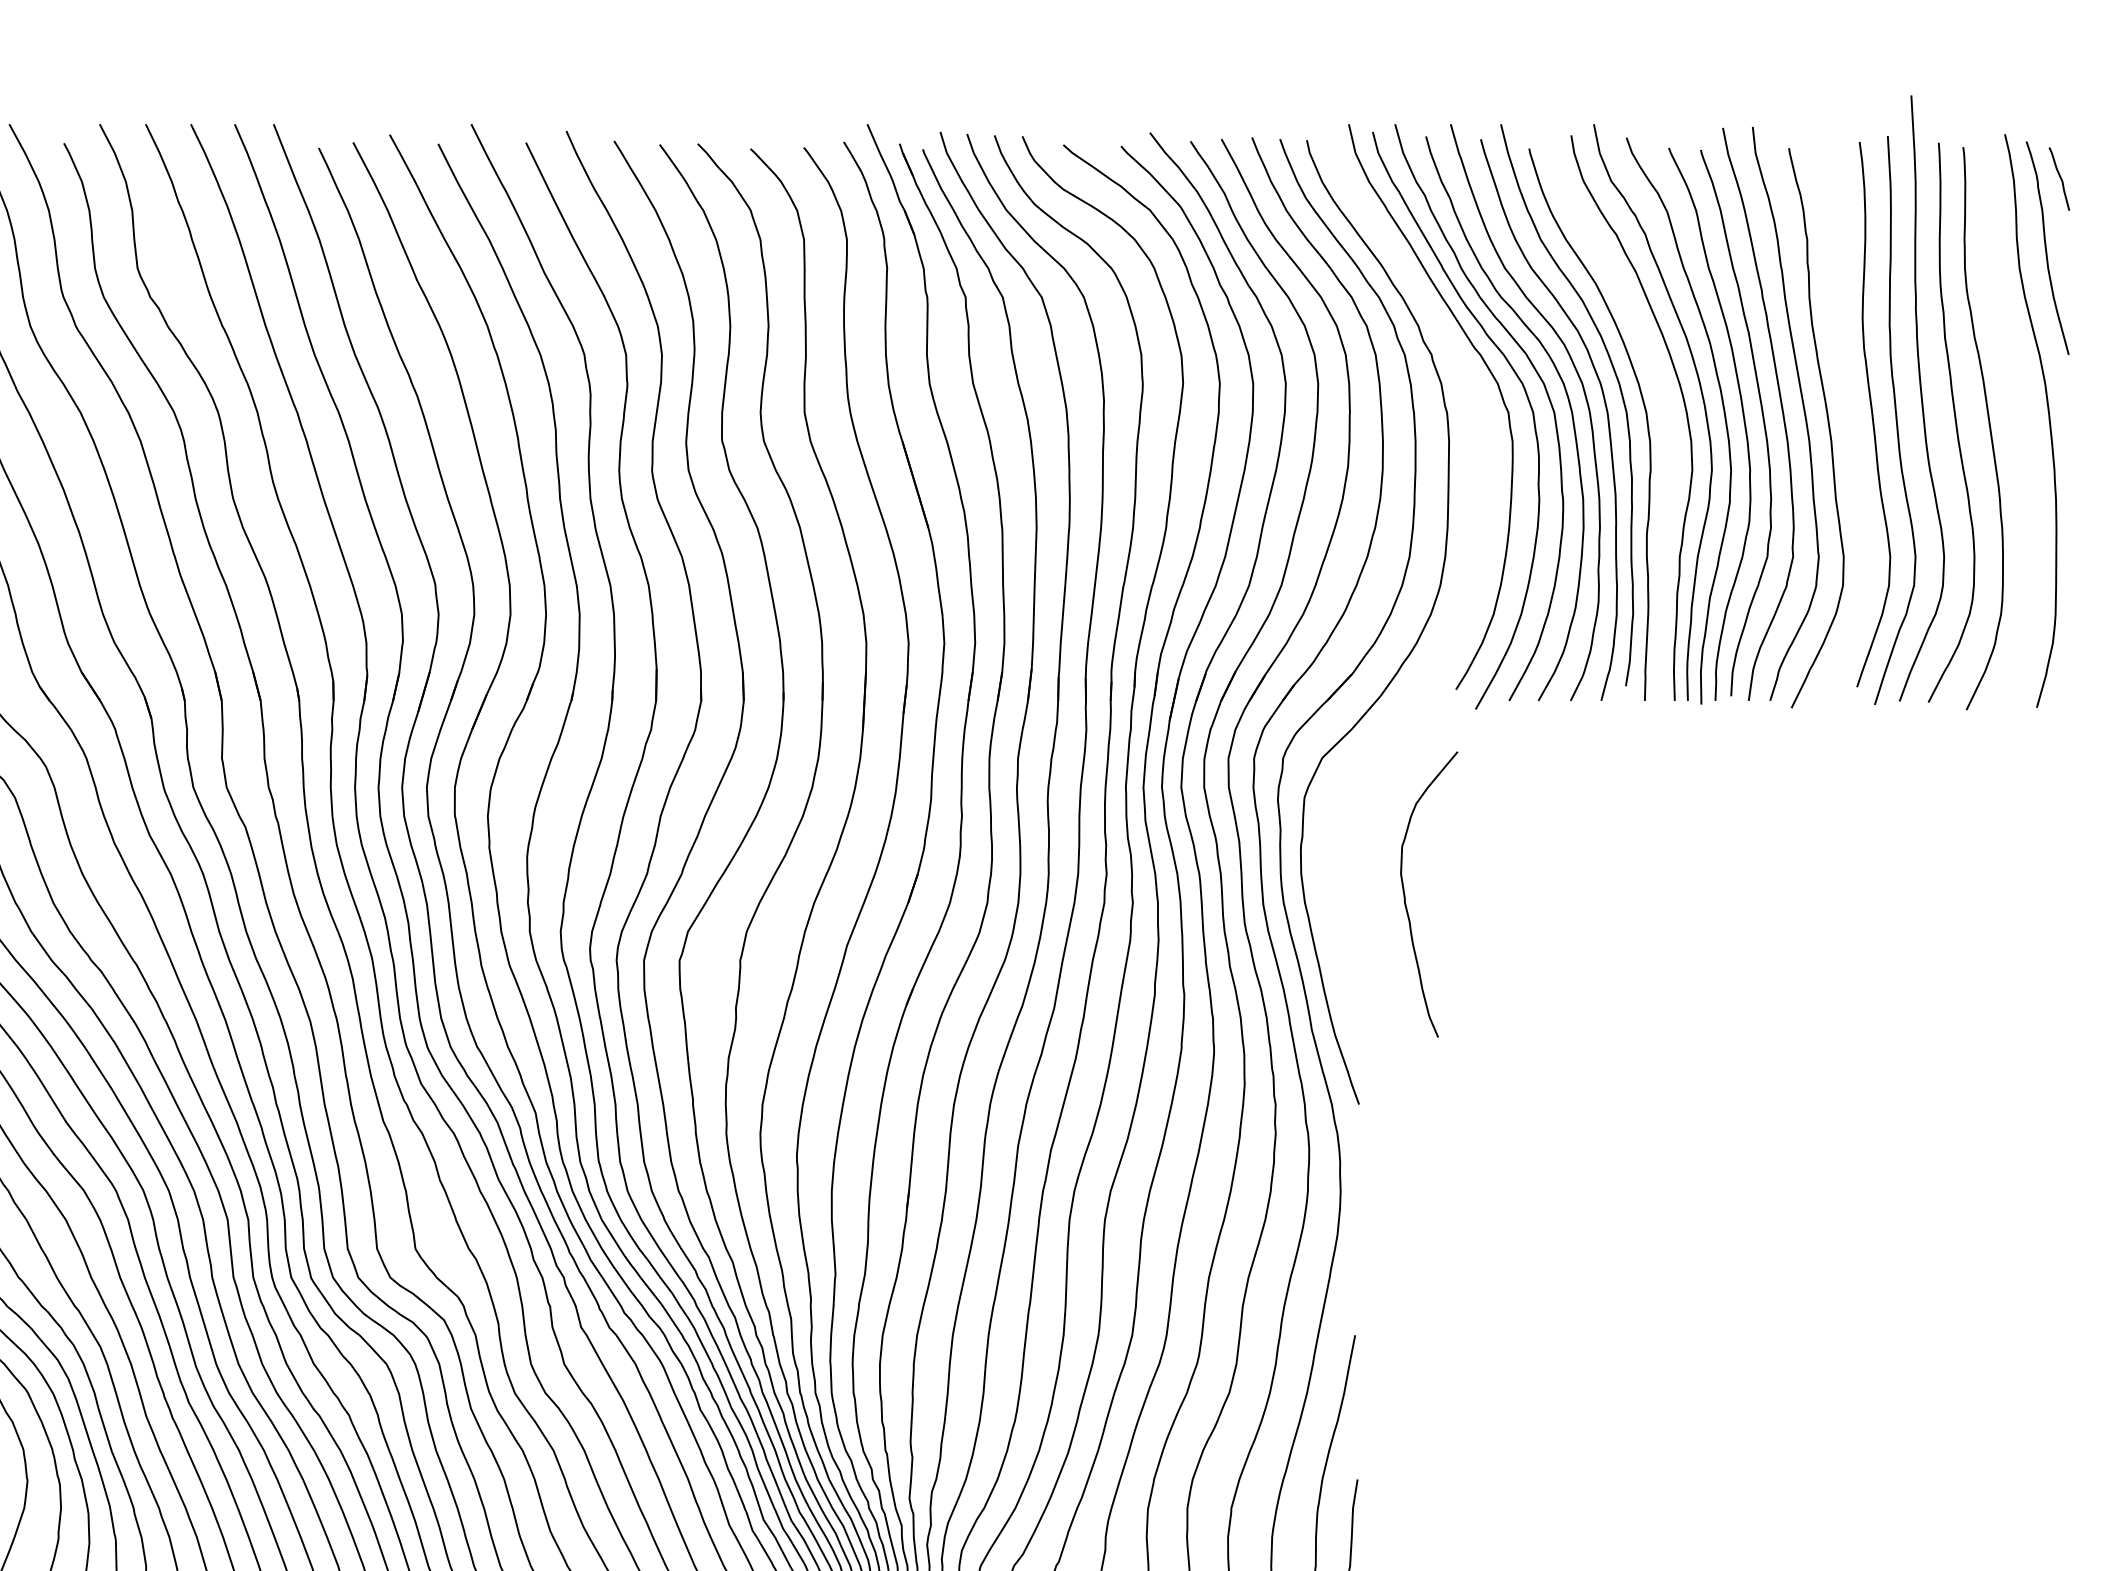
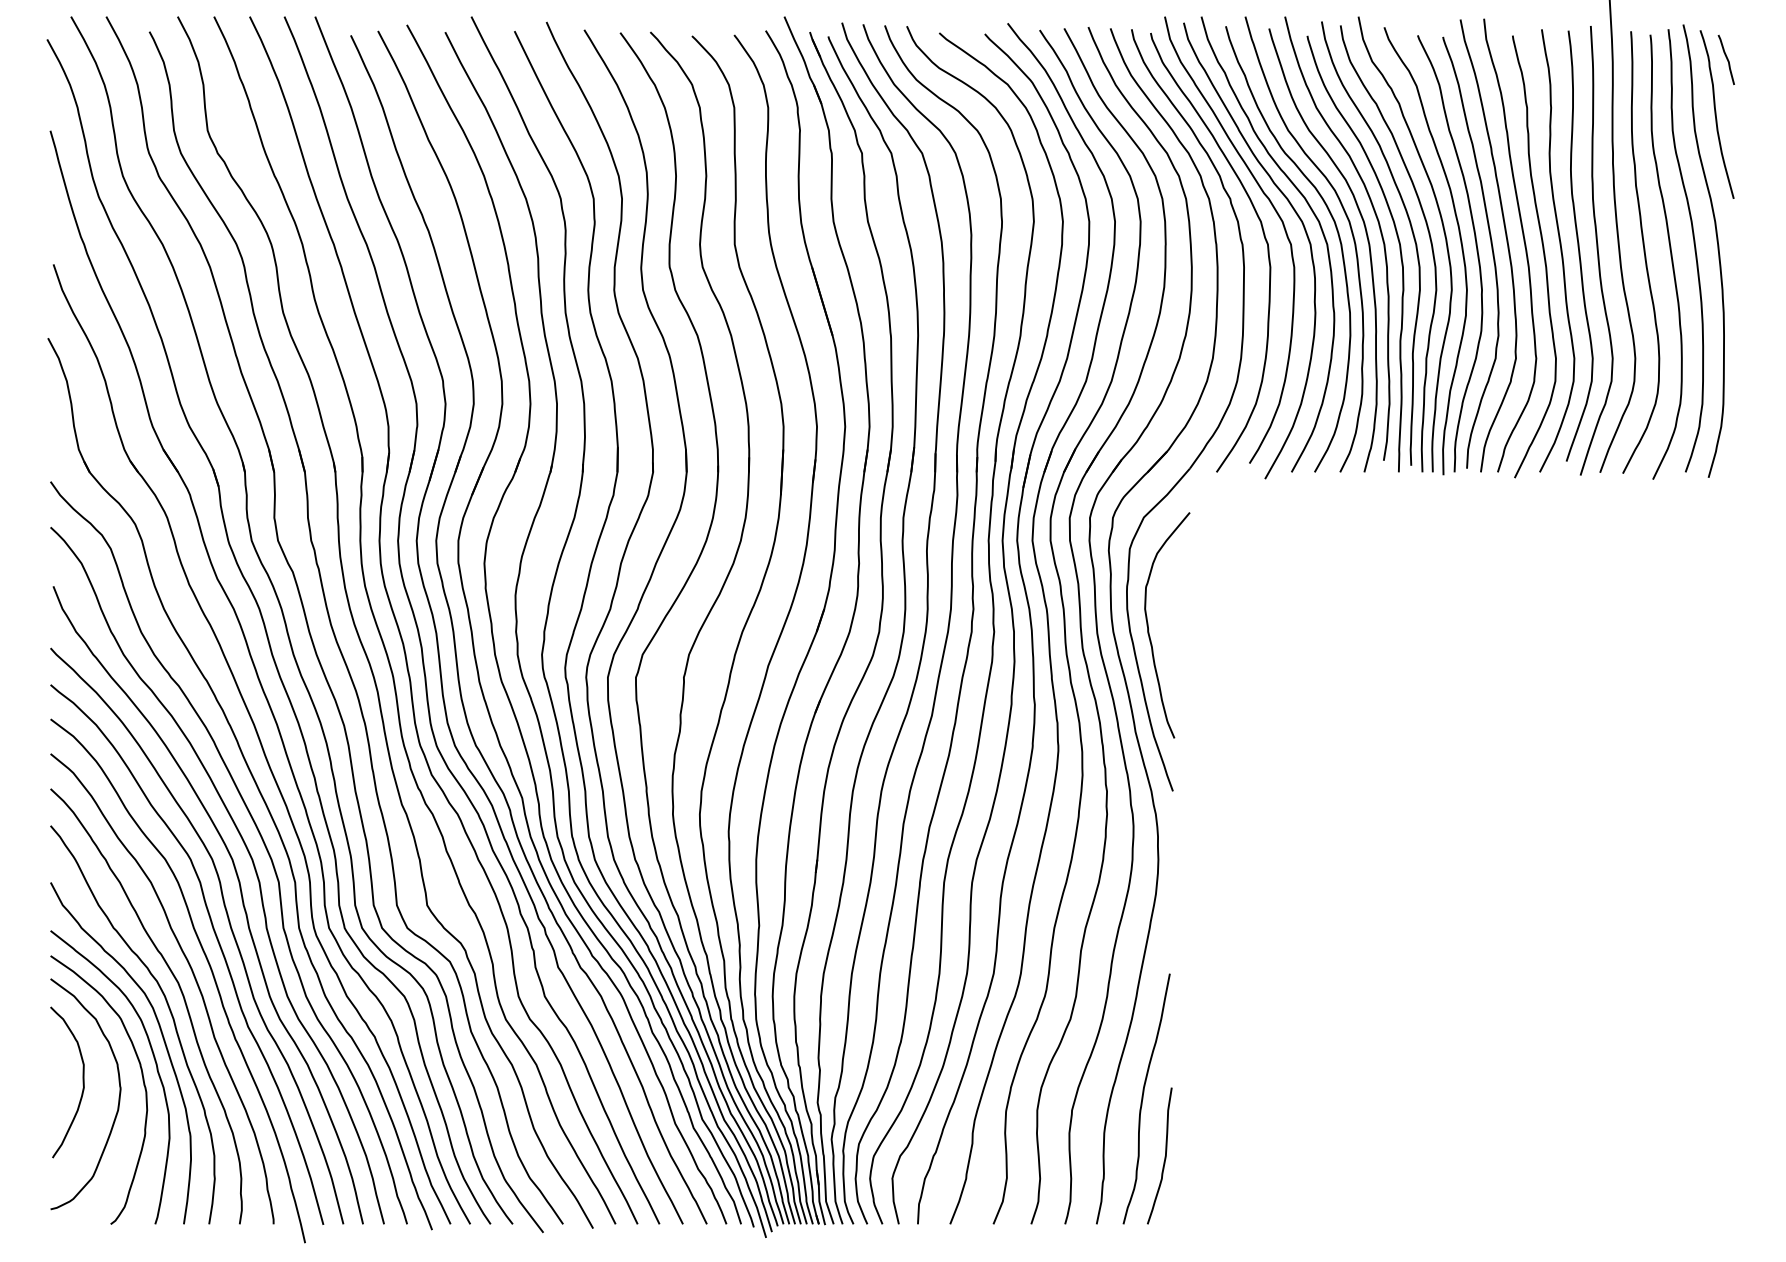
curve: (1660, 396) -> (1411, 231), added
curve: (1473, 402) -> (1263, 236), added
curve: (1849, 420) -> (1560, 250), added
curve: (2019, 420) -> (1694, 250), added
curve: (1406, 902) -> (1149, 631), moved

